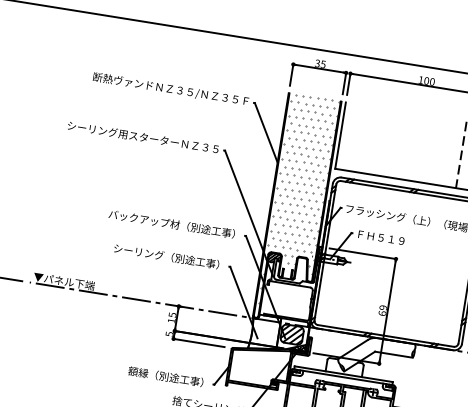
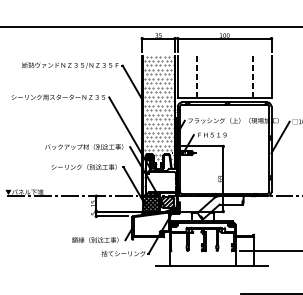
line: (370, 139) -> (196, 76), added
hatch: (264, 332) -> (150, 203), added

